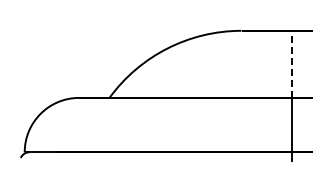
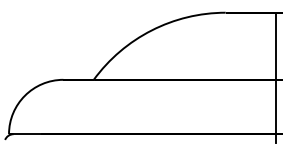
line: (292, 64) -> (276, 46), dashed -> solid

